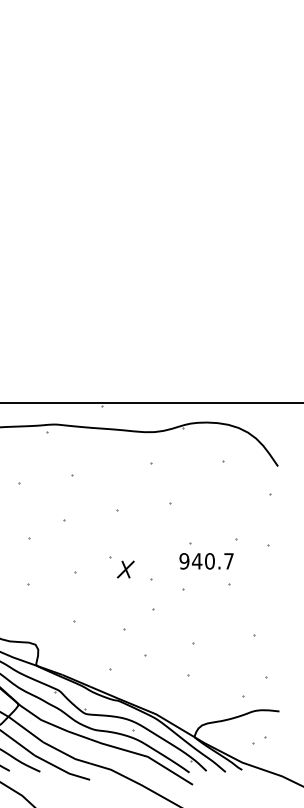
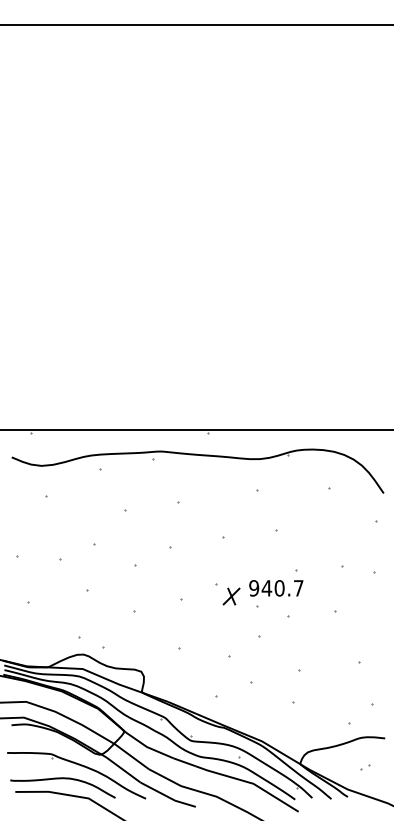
text: (206, 561) -> (276, 588), moved
part: (259, 740) -> (365, 767), size x0.62

